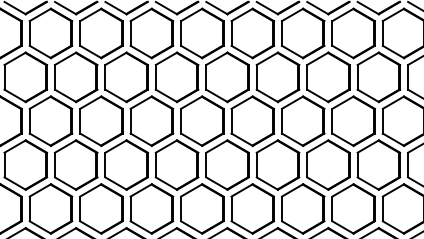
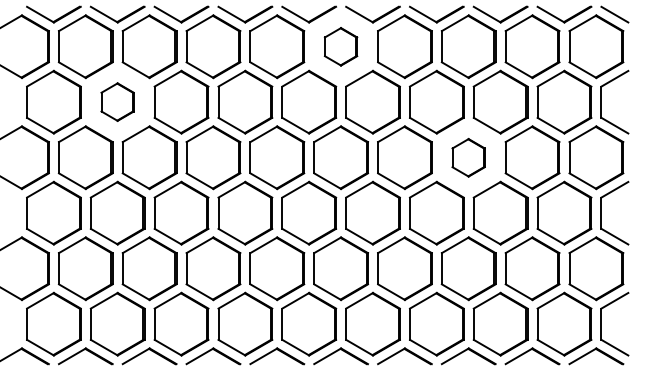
part: (252, 33) -> (340, 46), size x0.6
part: (76, 76) -> (117, 101), size x0.6
part: (353, 121) -> (468, 157), size x0.6

